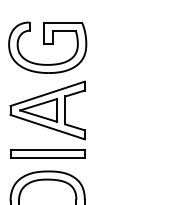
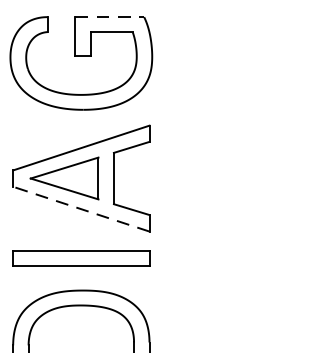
line: (63, 22) -> (110, 17), solid -> dashed
line: (47, 127) -> (80, 209), solid -> dashed

